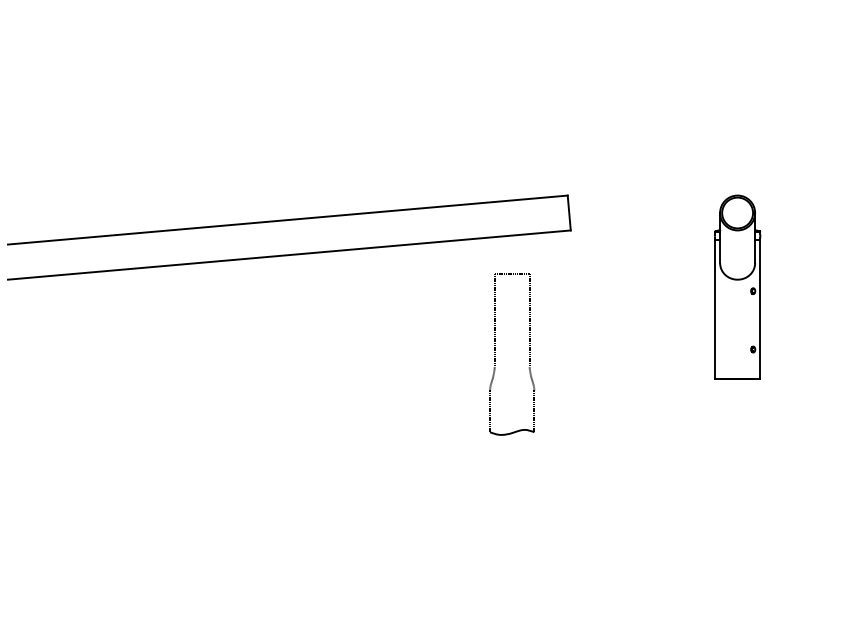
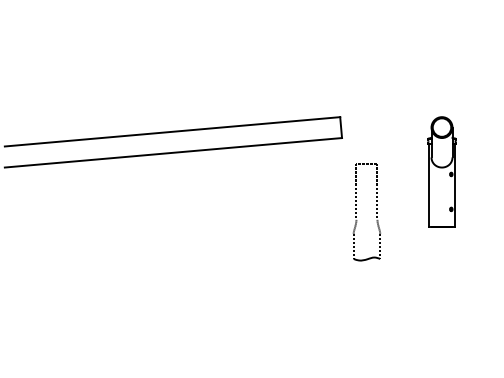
part: (494, 354) -> (356, 212), moved

